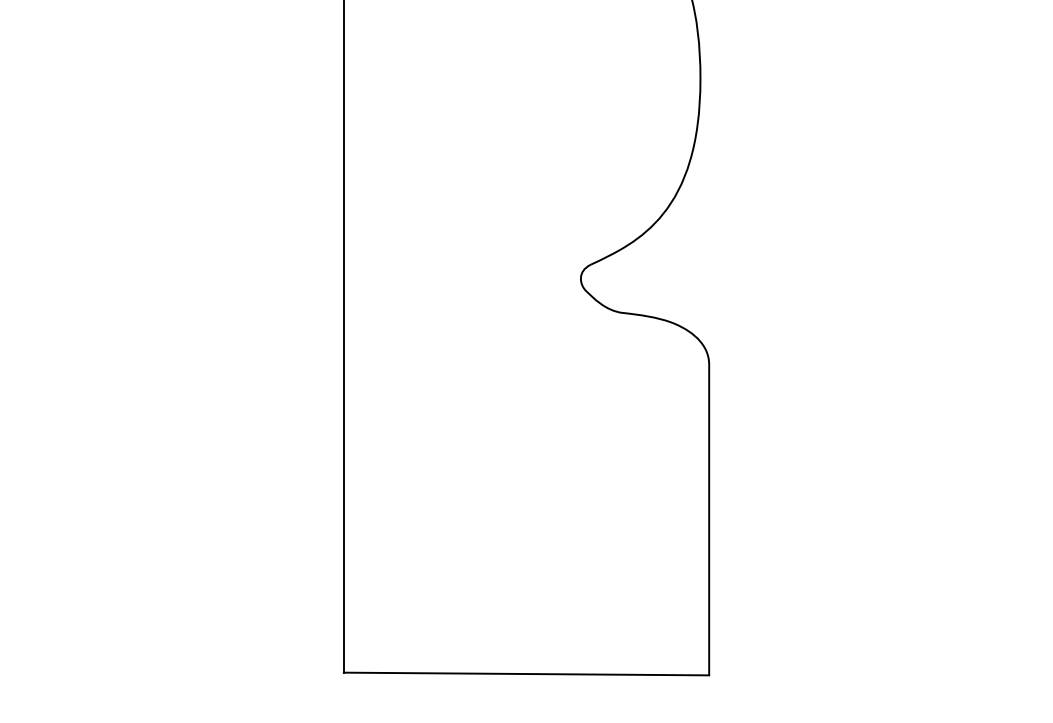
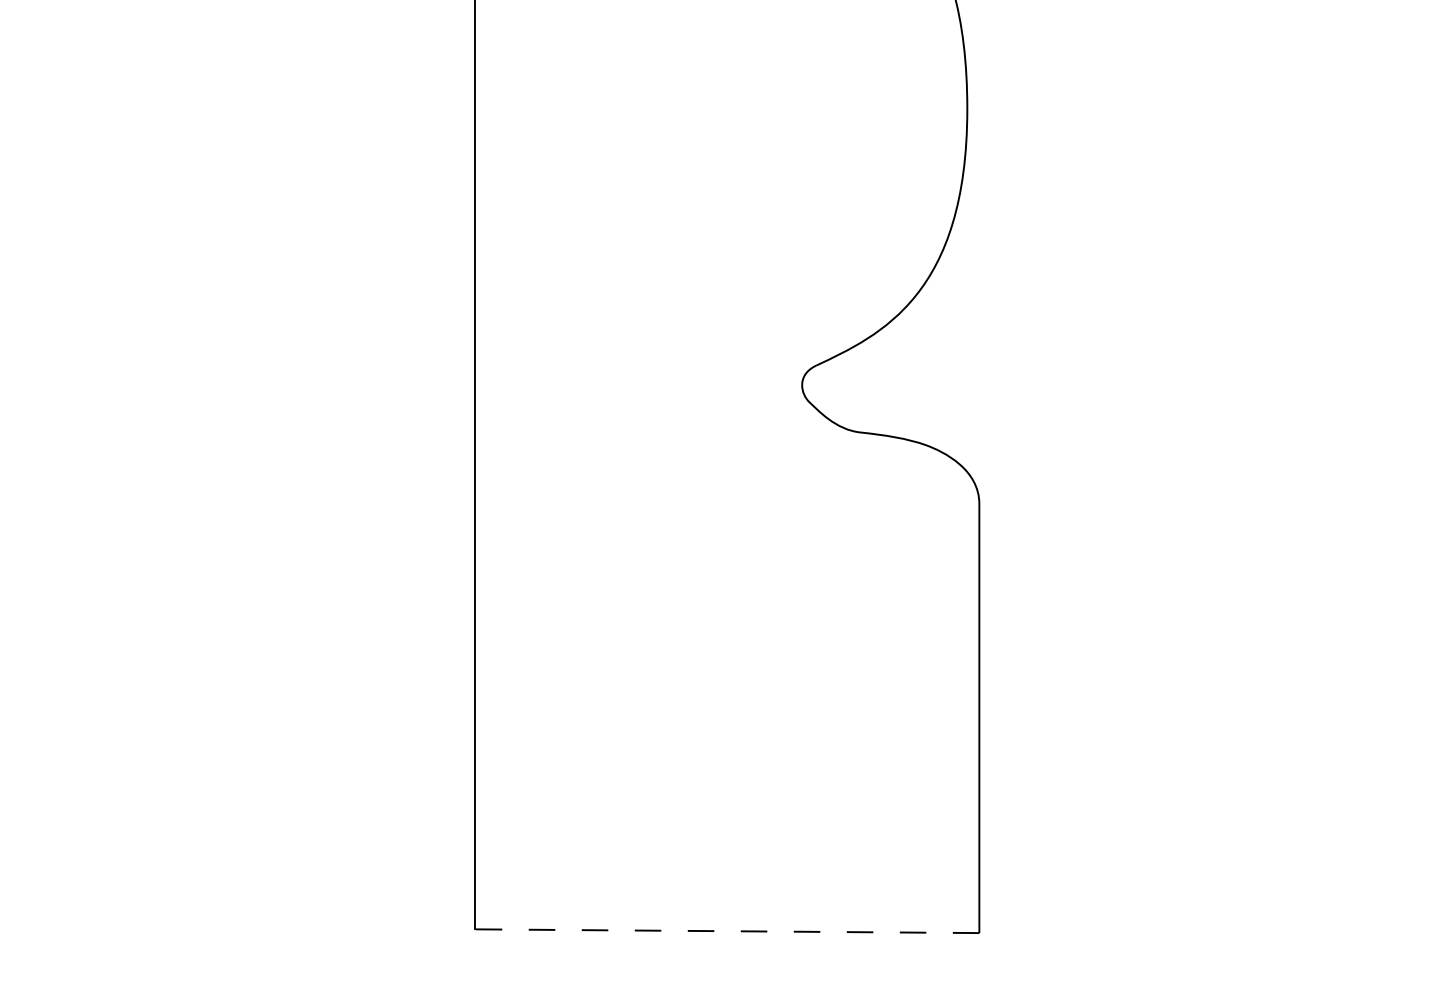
line: (526, 674) -> (726, 931), solid -> dashed

